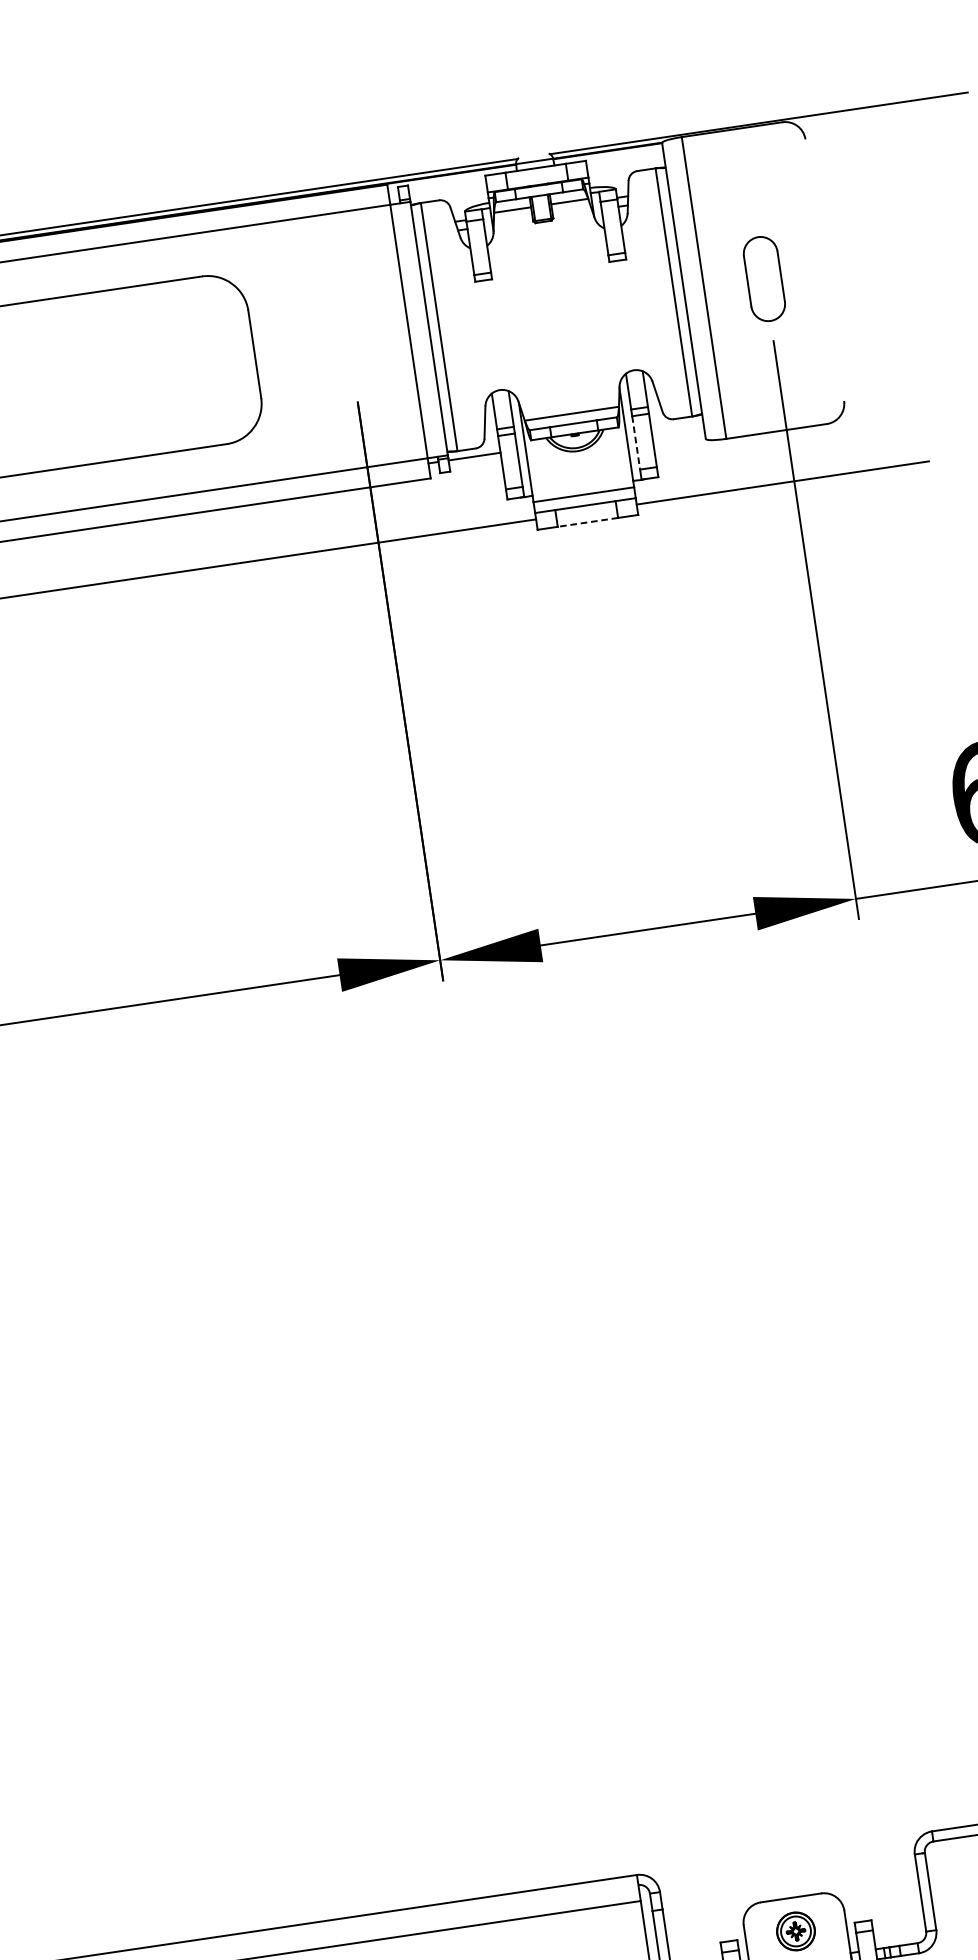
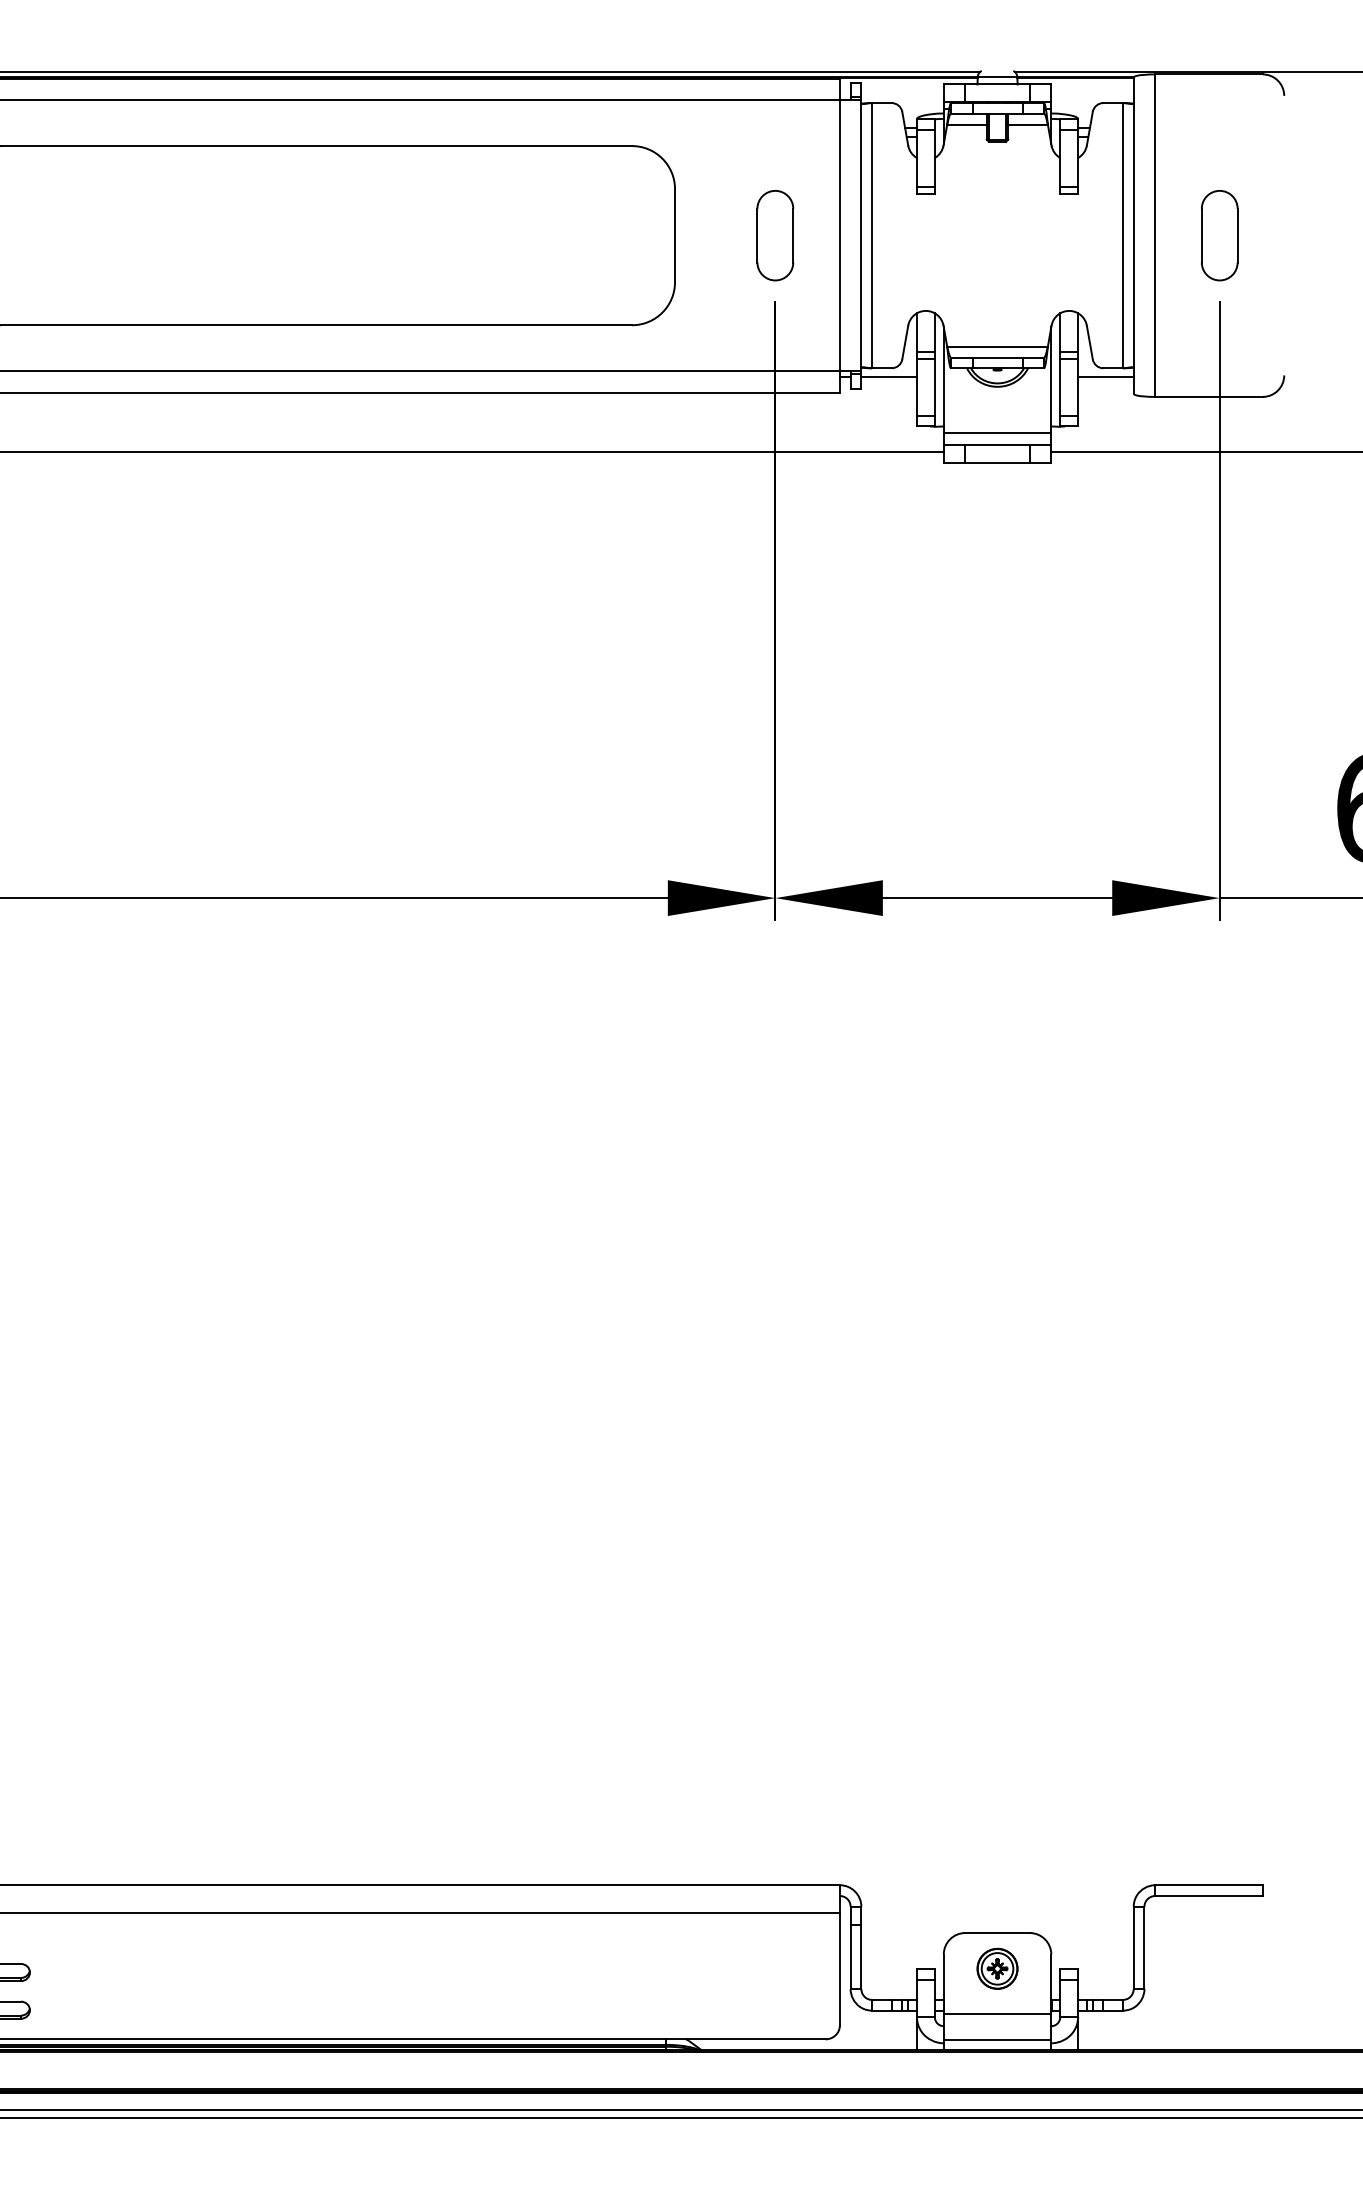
part: (348, 340) -> (775, 235), added
line: (677, 426) -> (1105, 376), added
line: (636, 443) -> (1060, 387), dashed -> solid
line: (587, 522) -> (997, 462), dashed -> solid

